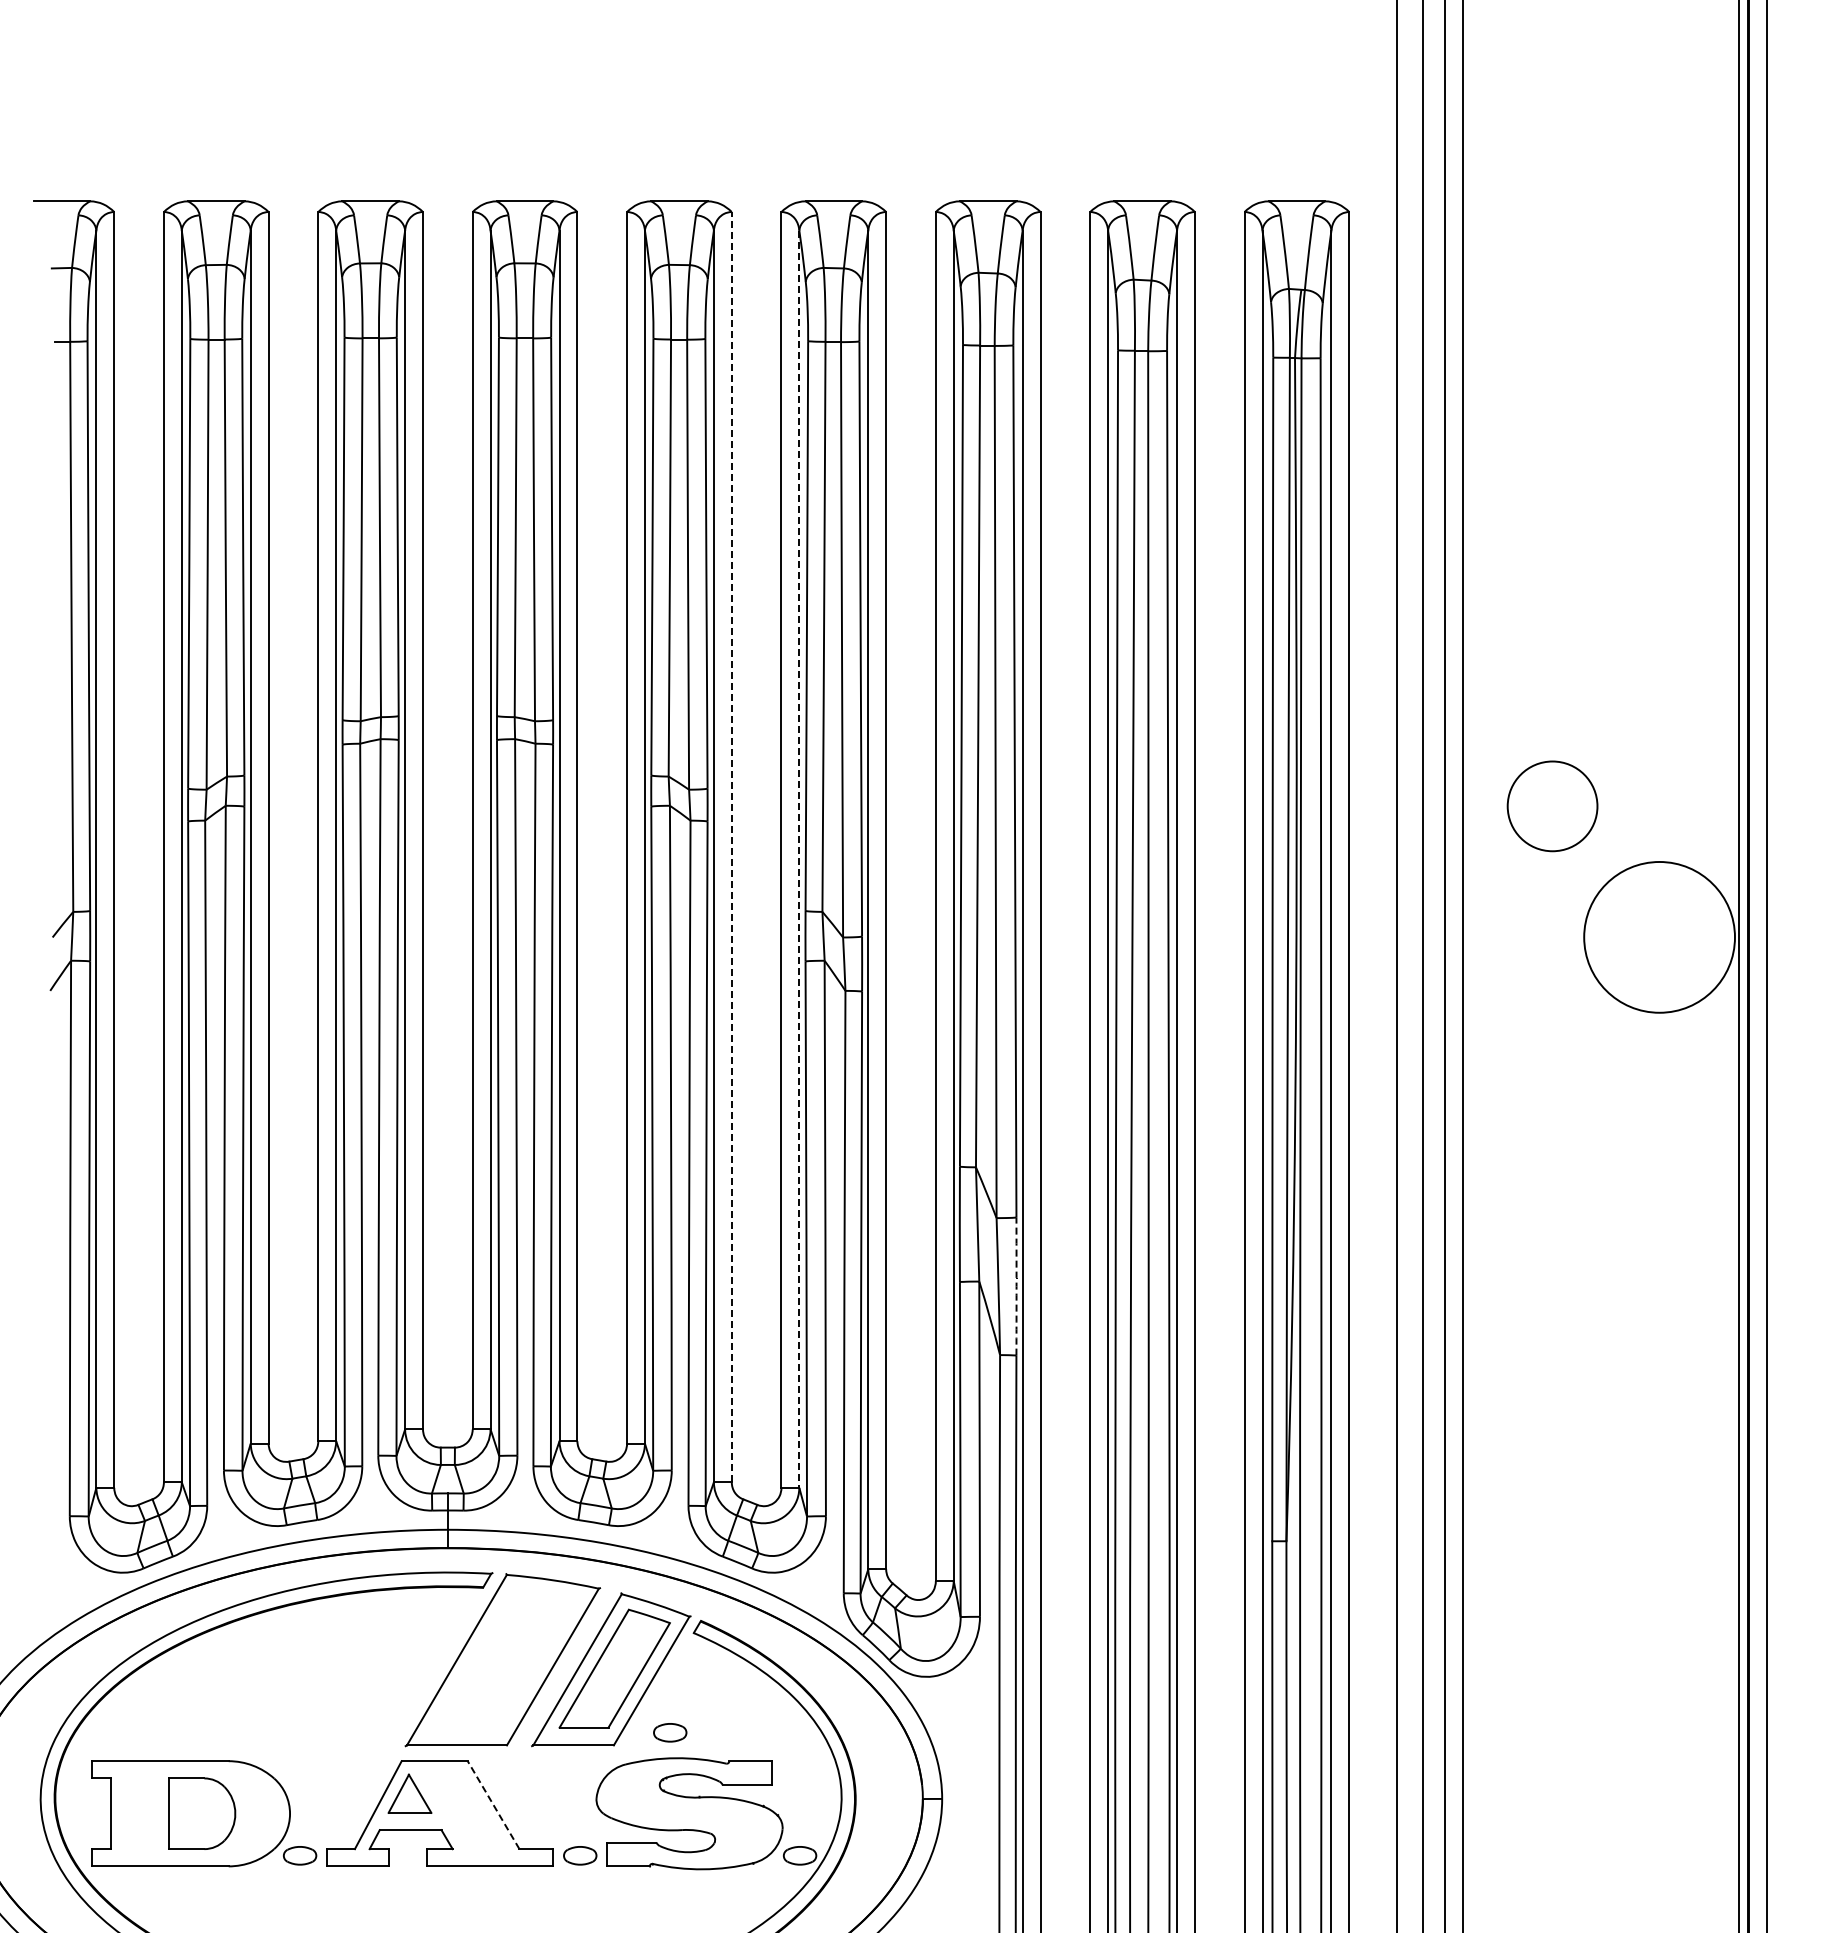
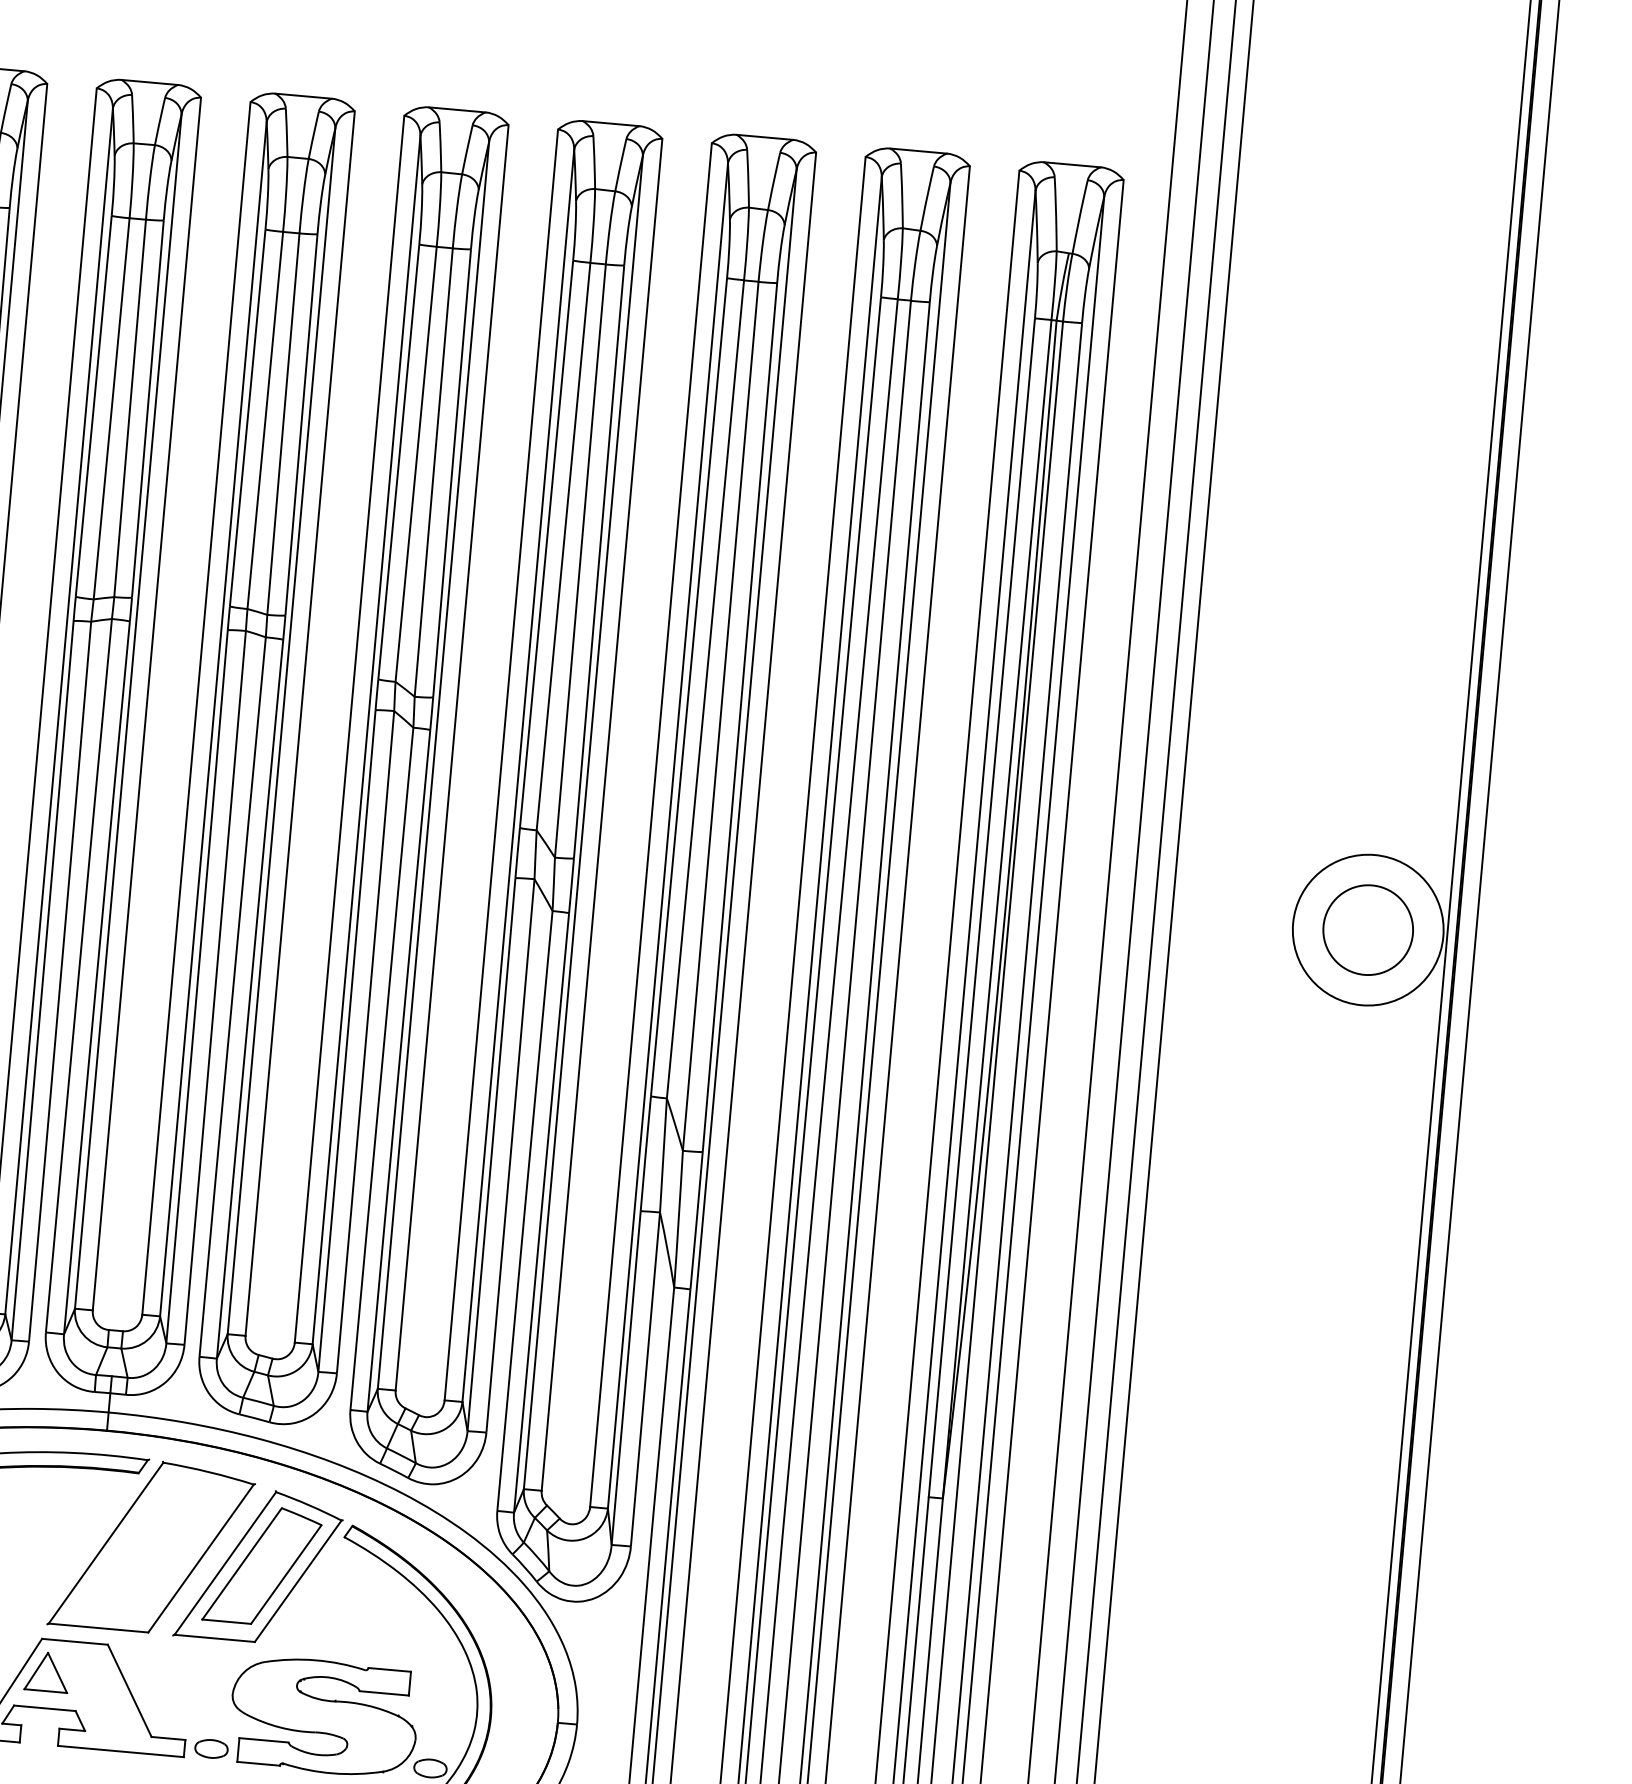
circle: (1552, 806) -> (1368, 930), moved
line: (731, 846) -> (451, 757), dashed -> solid
line: (799, 859) -> (518, 776), dashed -> solid
arc: (1016, 1286) -> (696, 1220), dashed -> solid
part: (670, 1732) -> (312, 1634), removed
line: (493, 1804) -> (129, 1690), dashed -> solid

